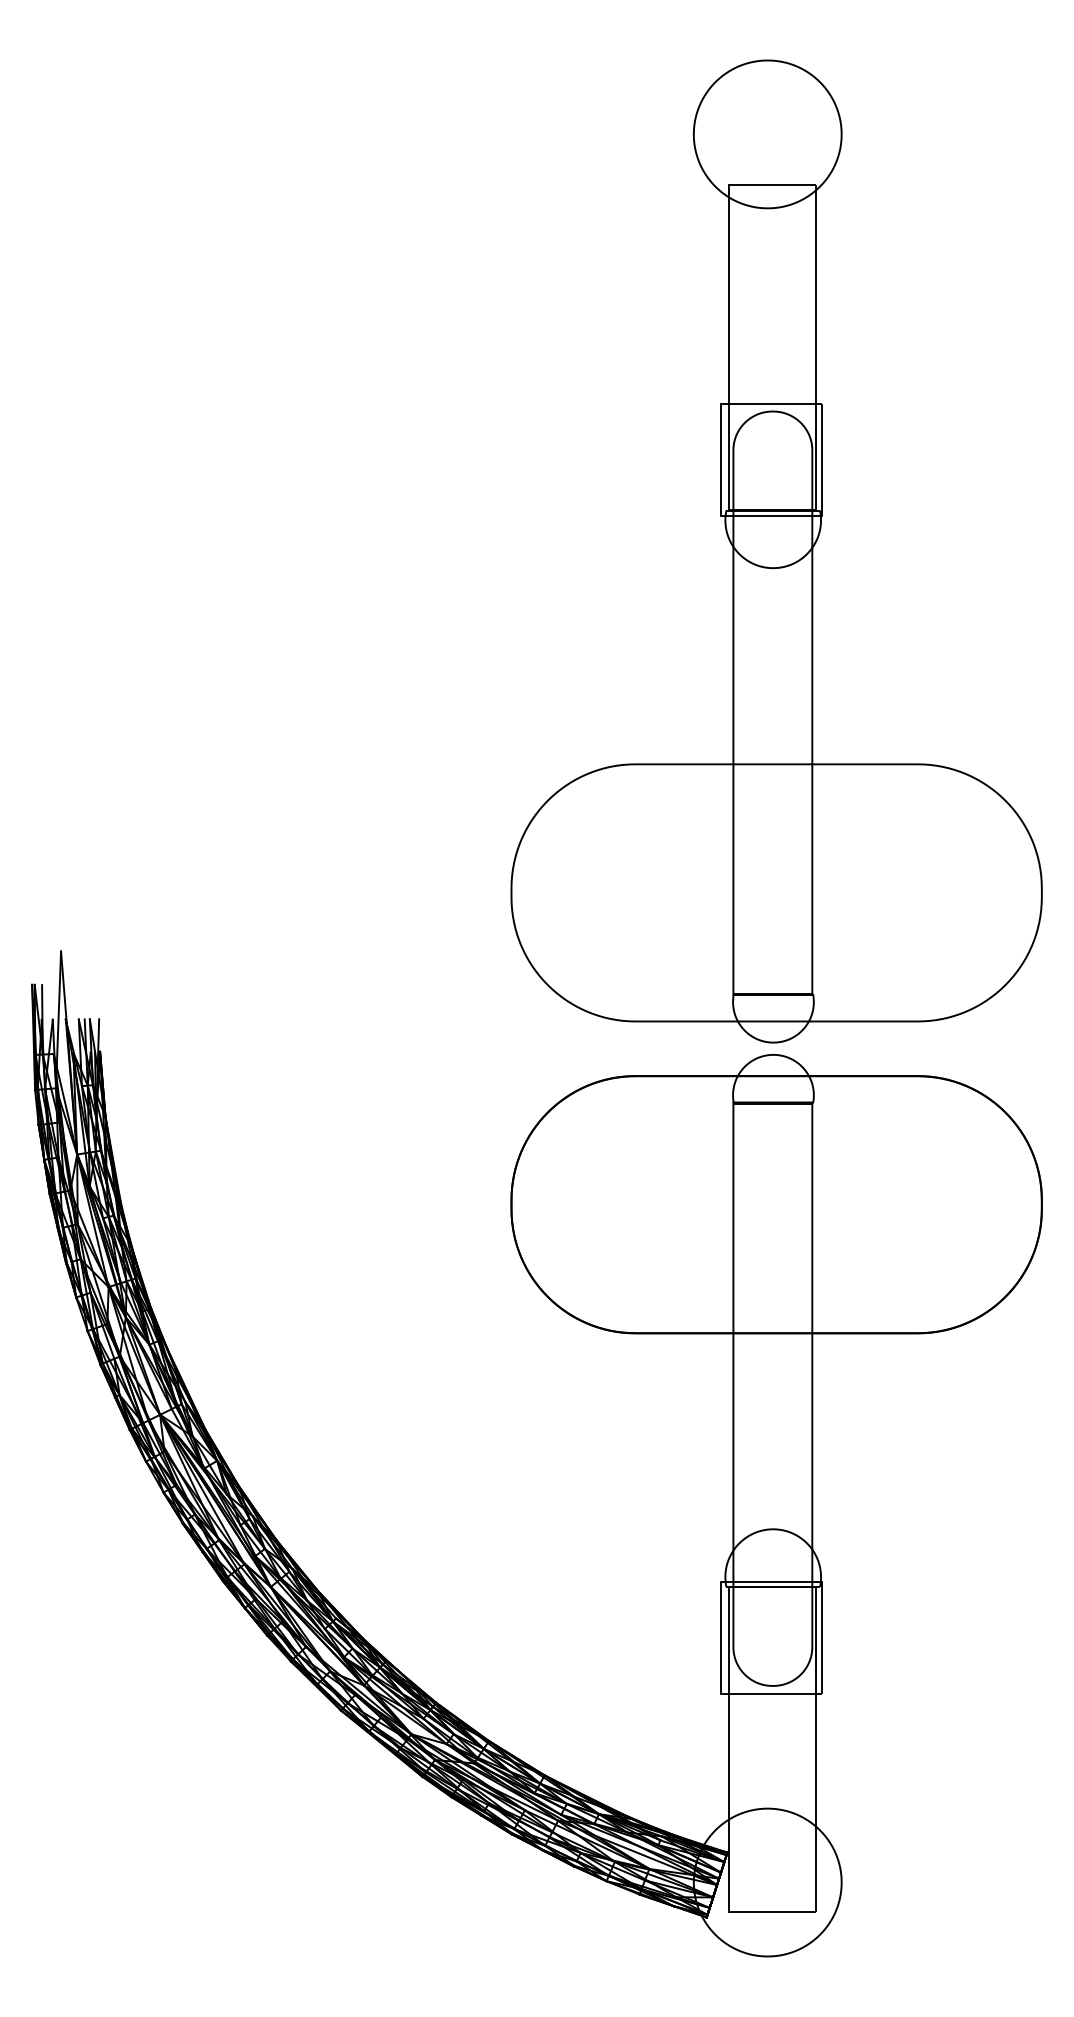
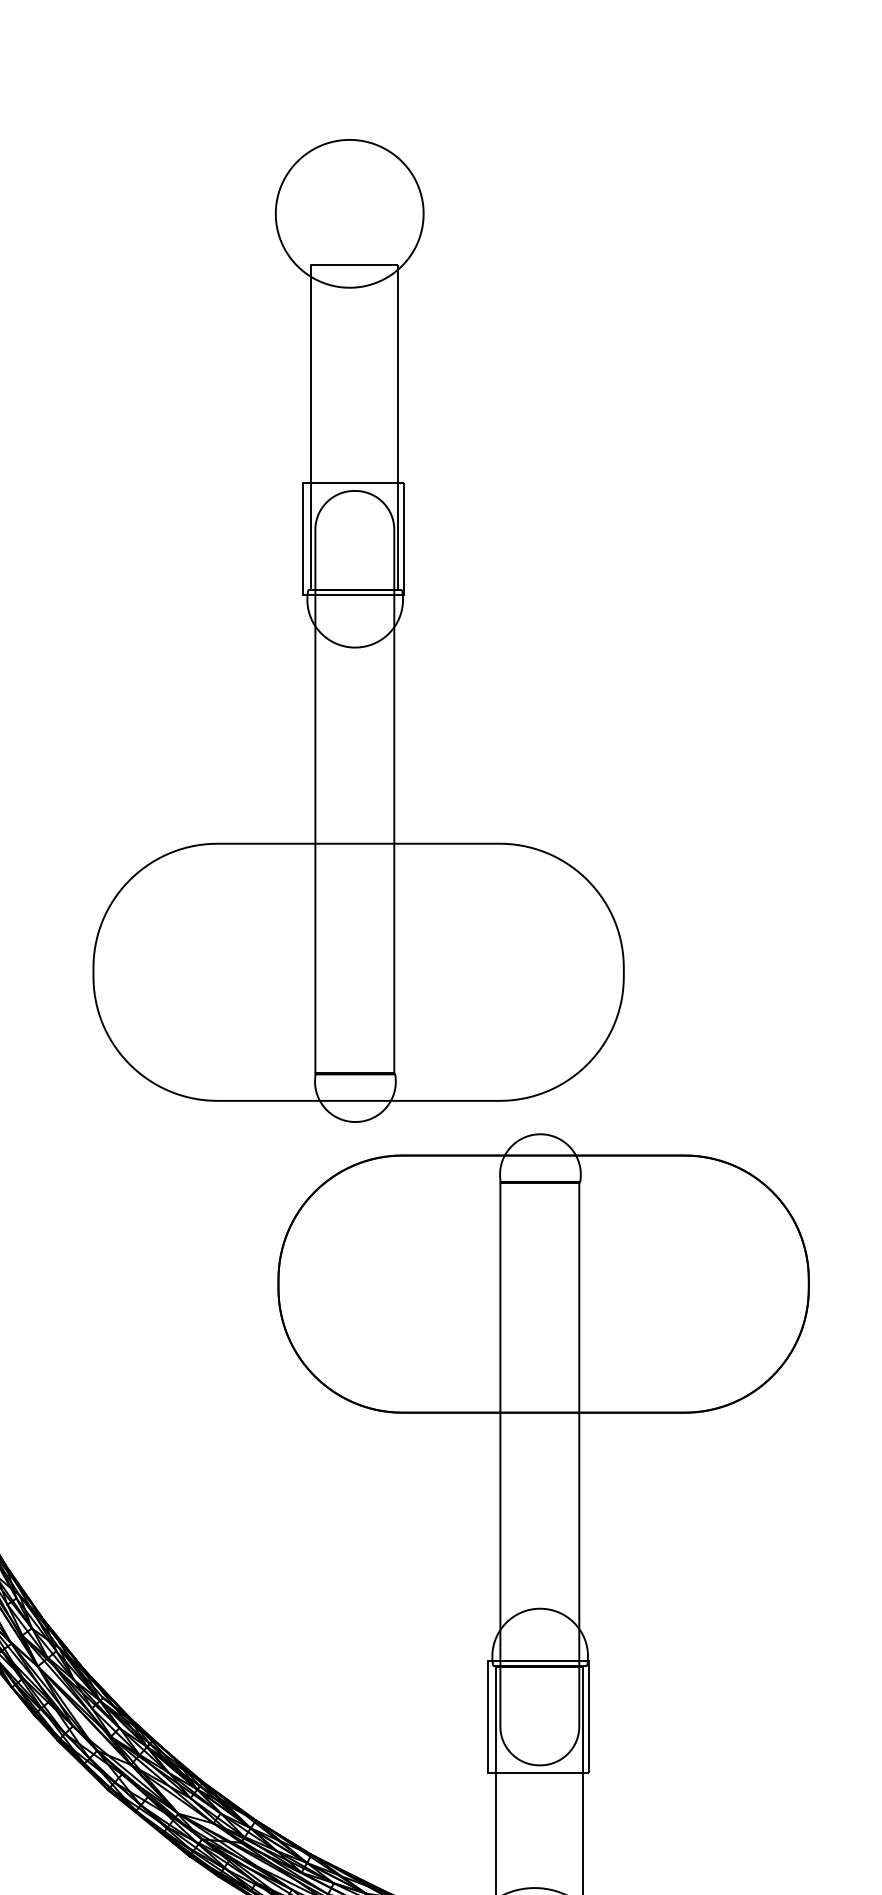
part: (776, 551) -> (358, 630), moved

